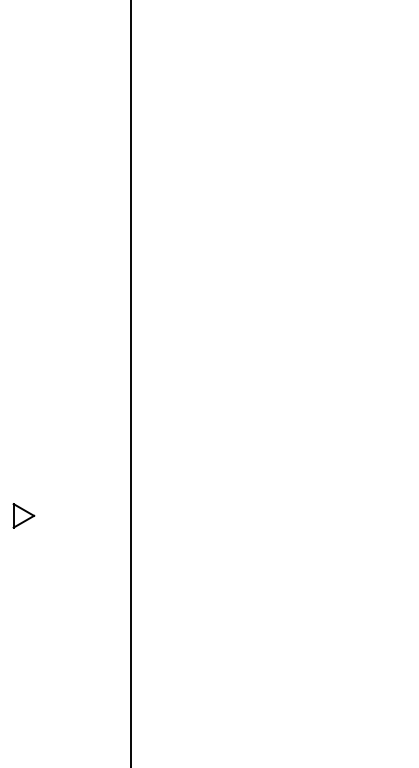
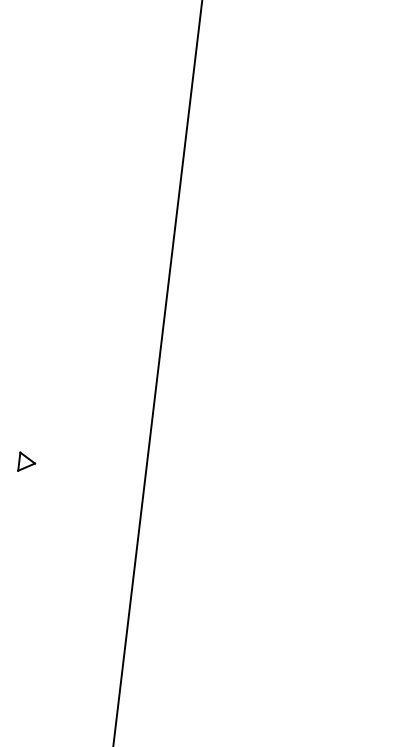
part: (23, 515) -> (26, 462), size x0.7

